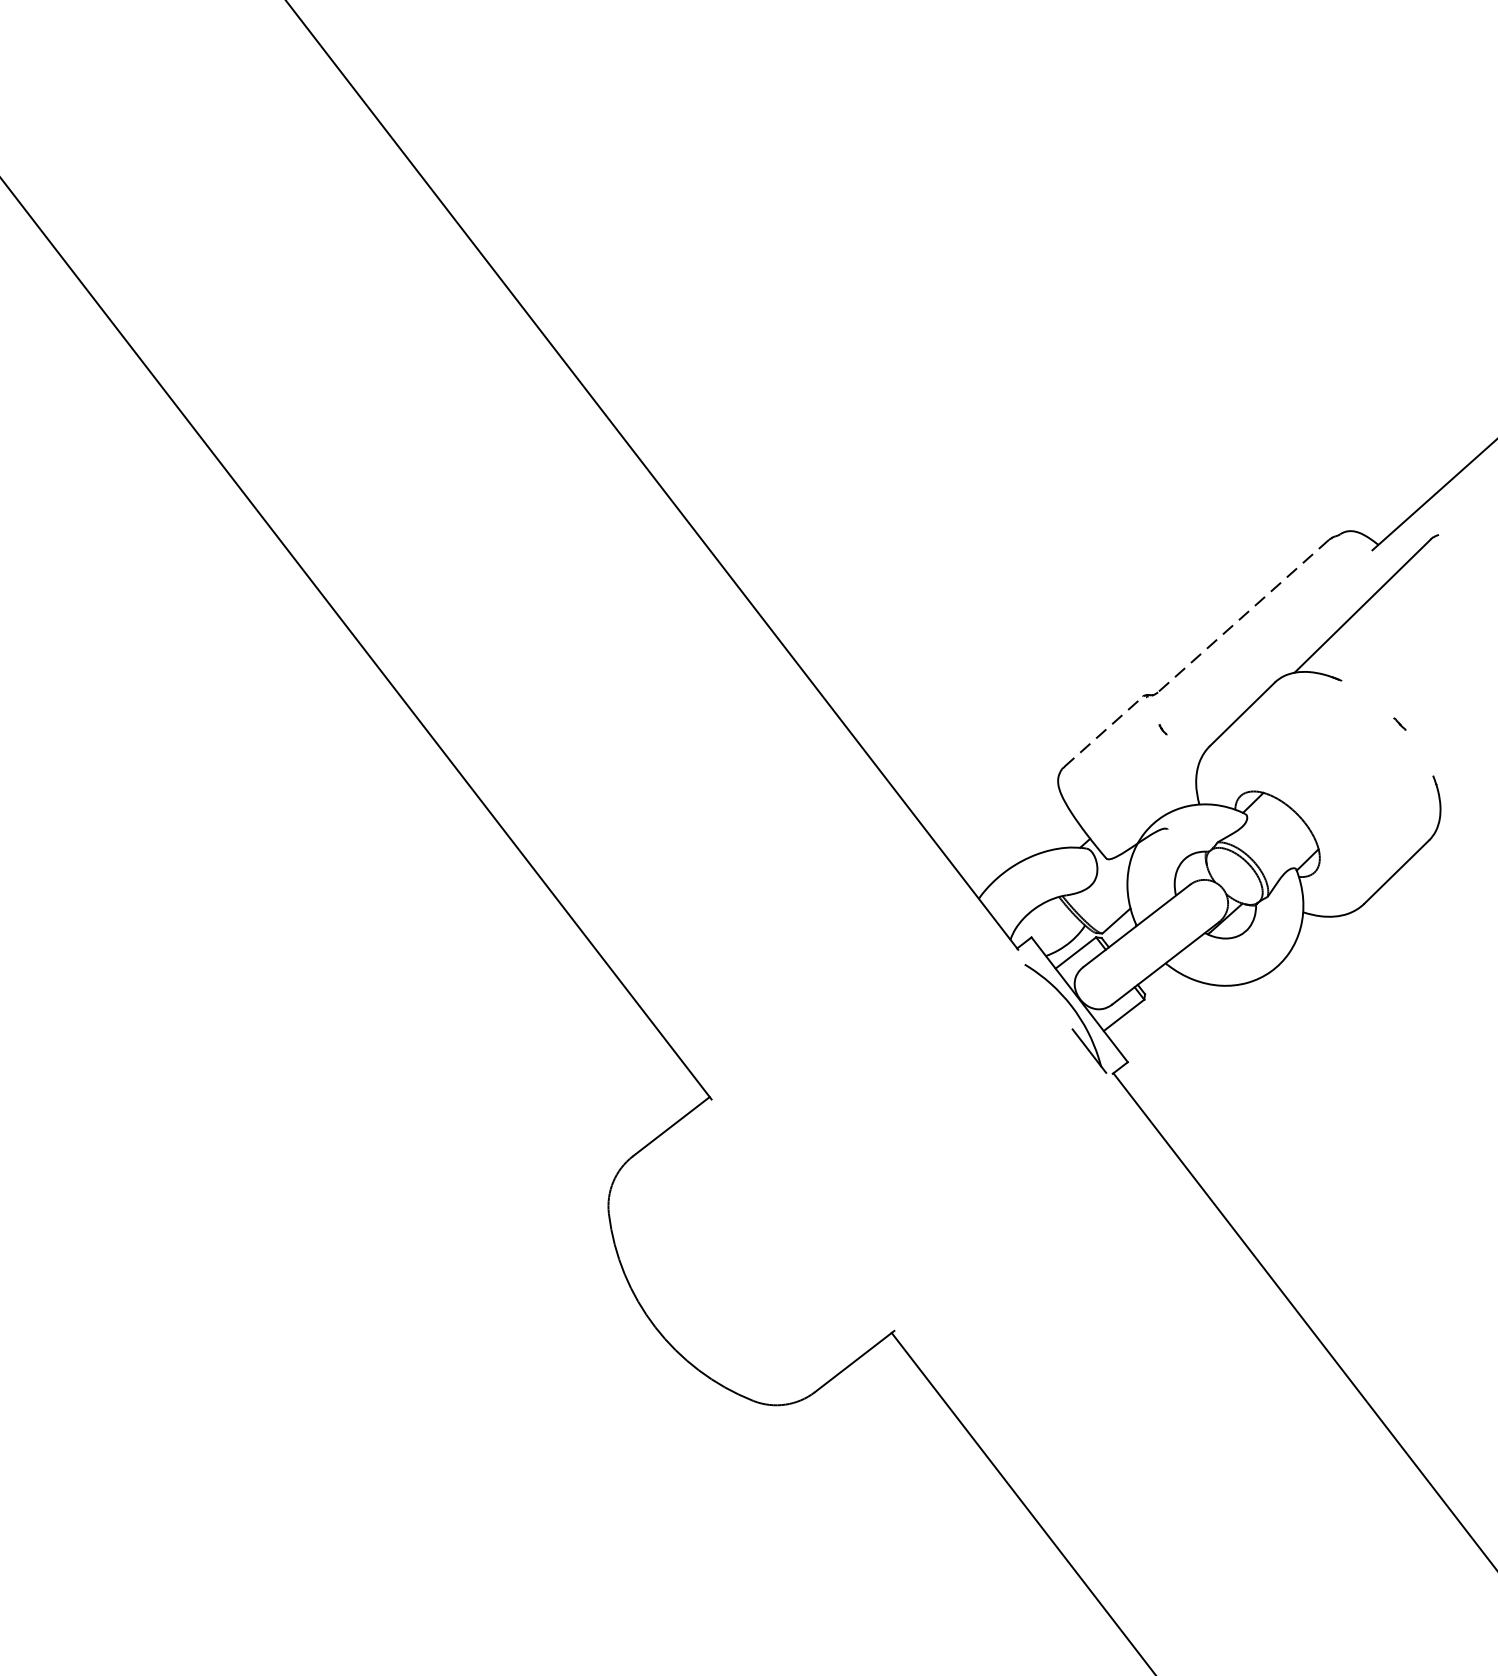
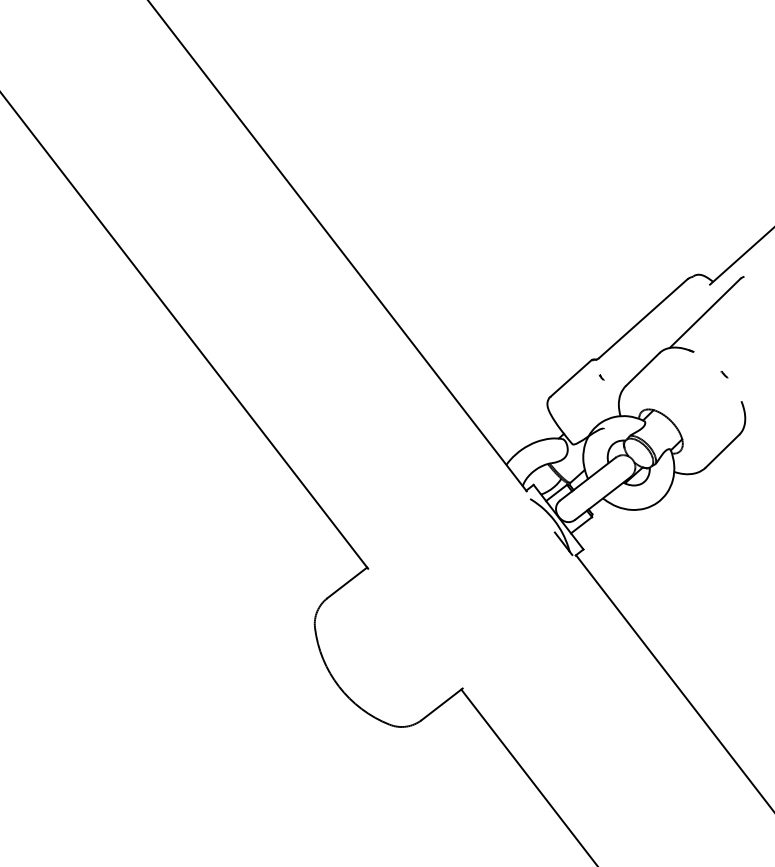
line: (1241, 617) -> (642, 319), dashed -> solid
line: (1104, 731) -> (571, 378), dashed -> solid

